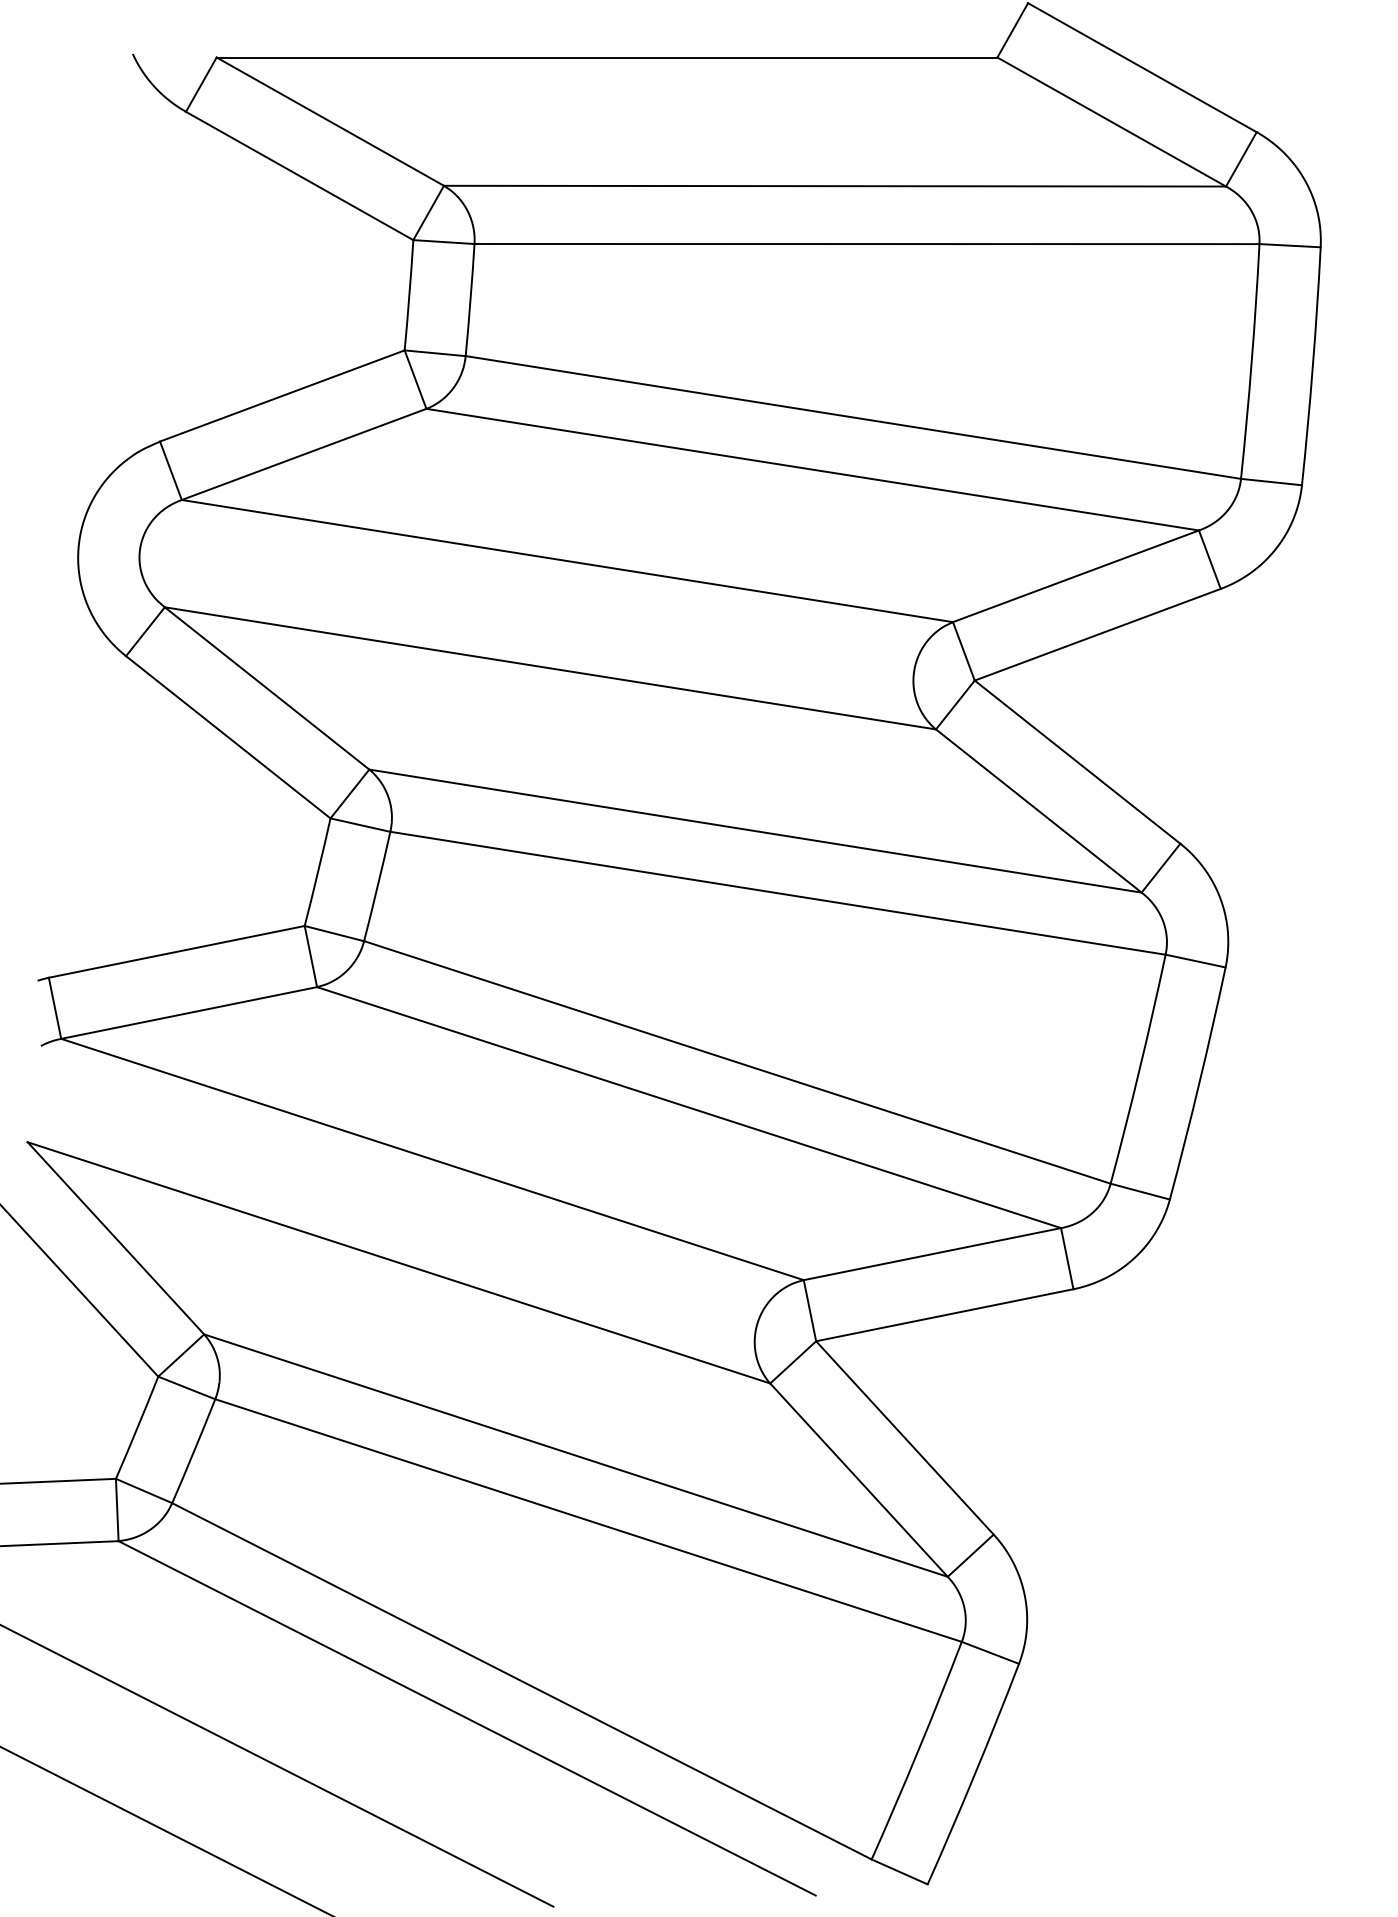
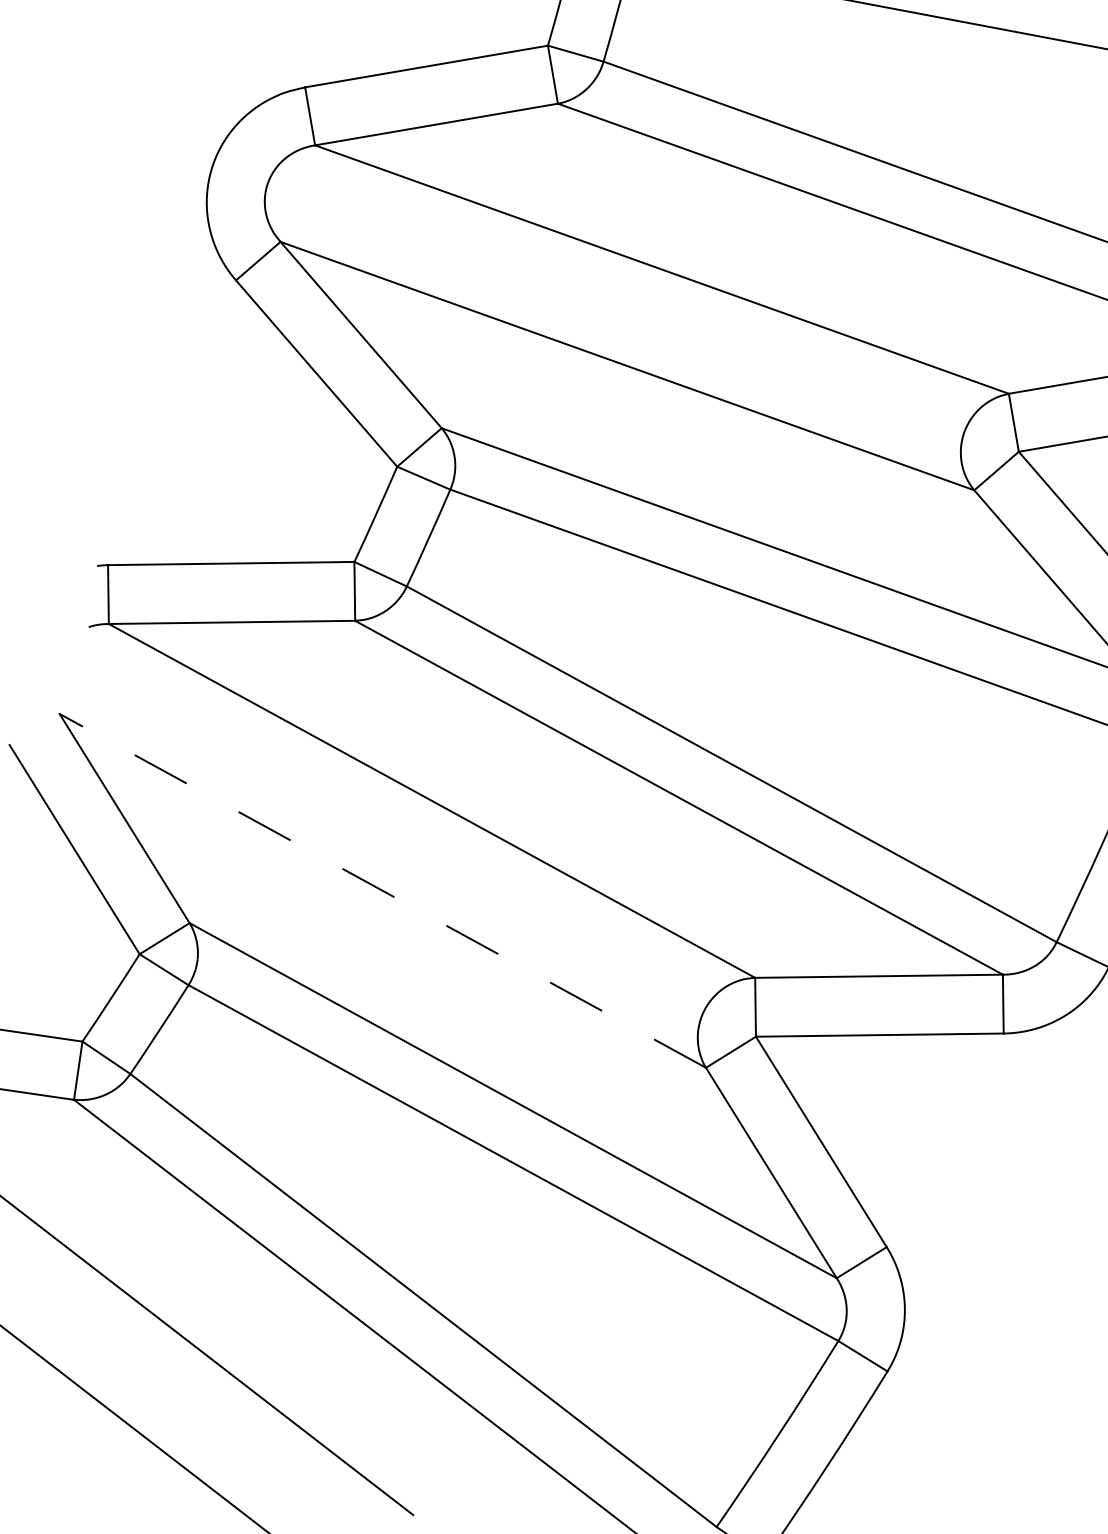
line: (398, 1262) -> (382, 890), solid -> dashed

